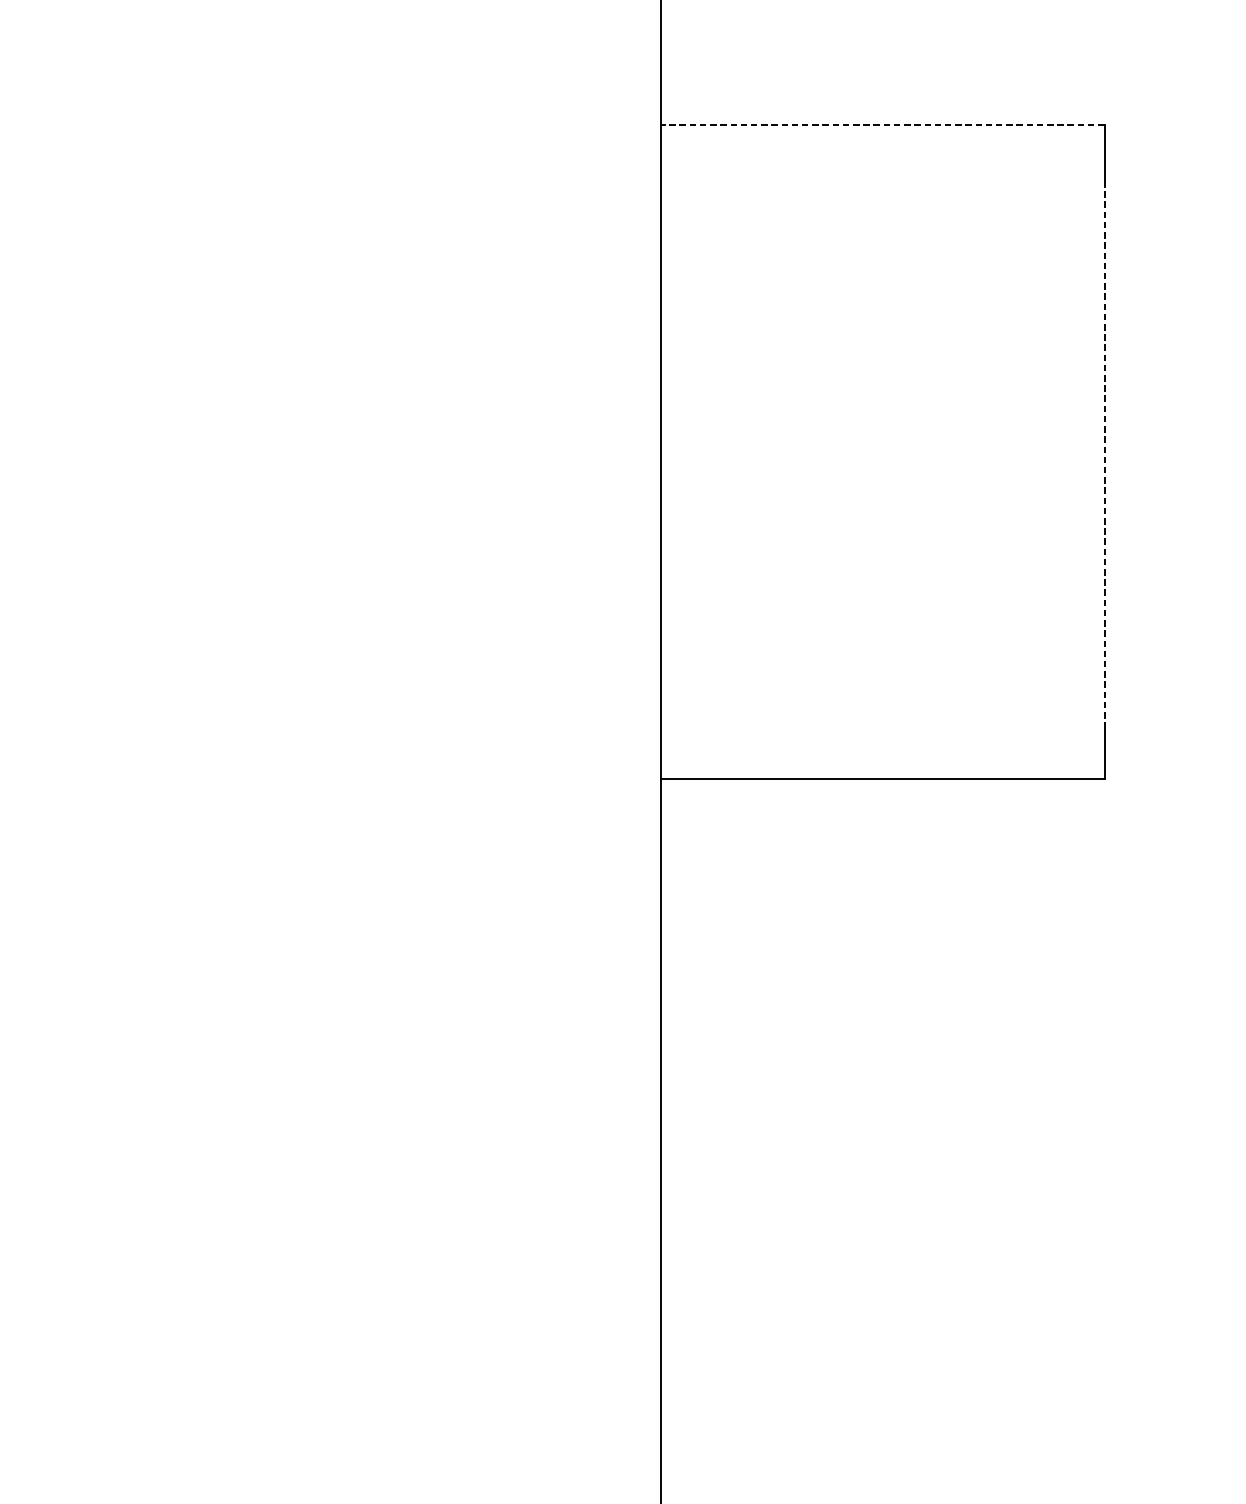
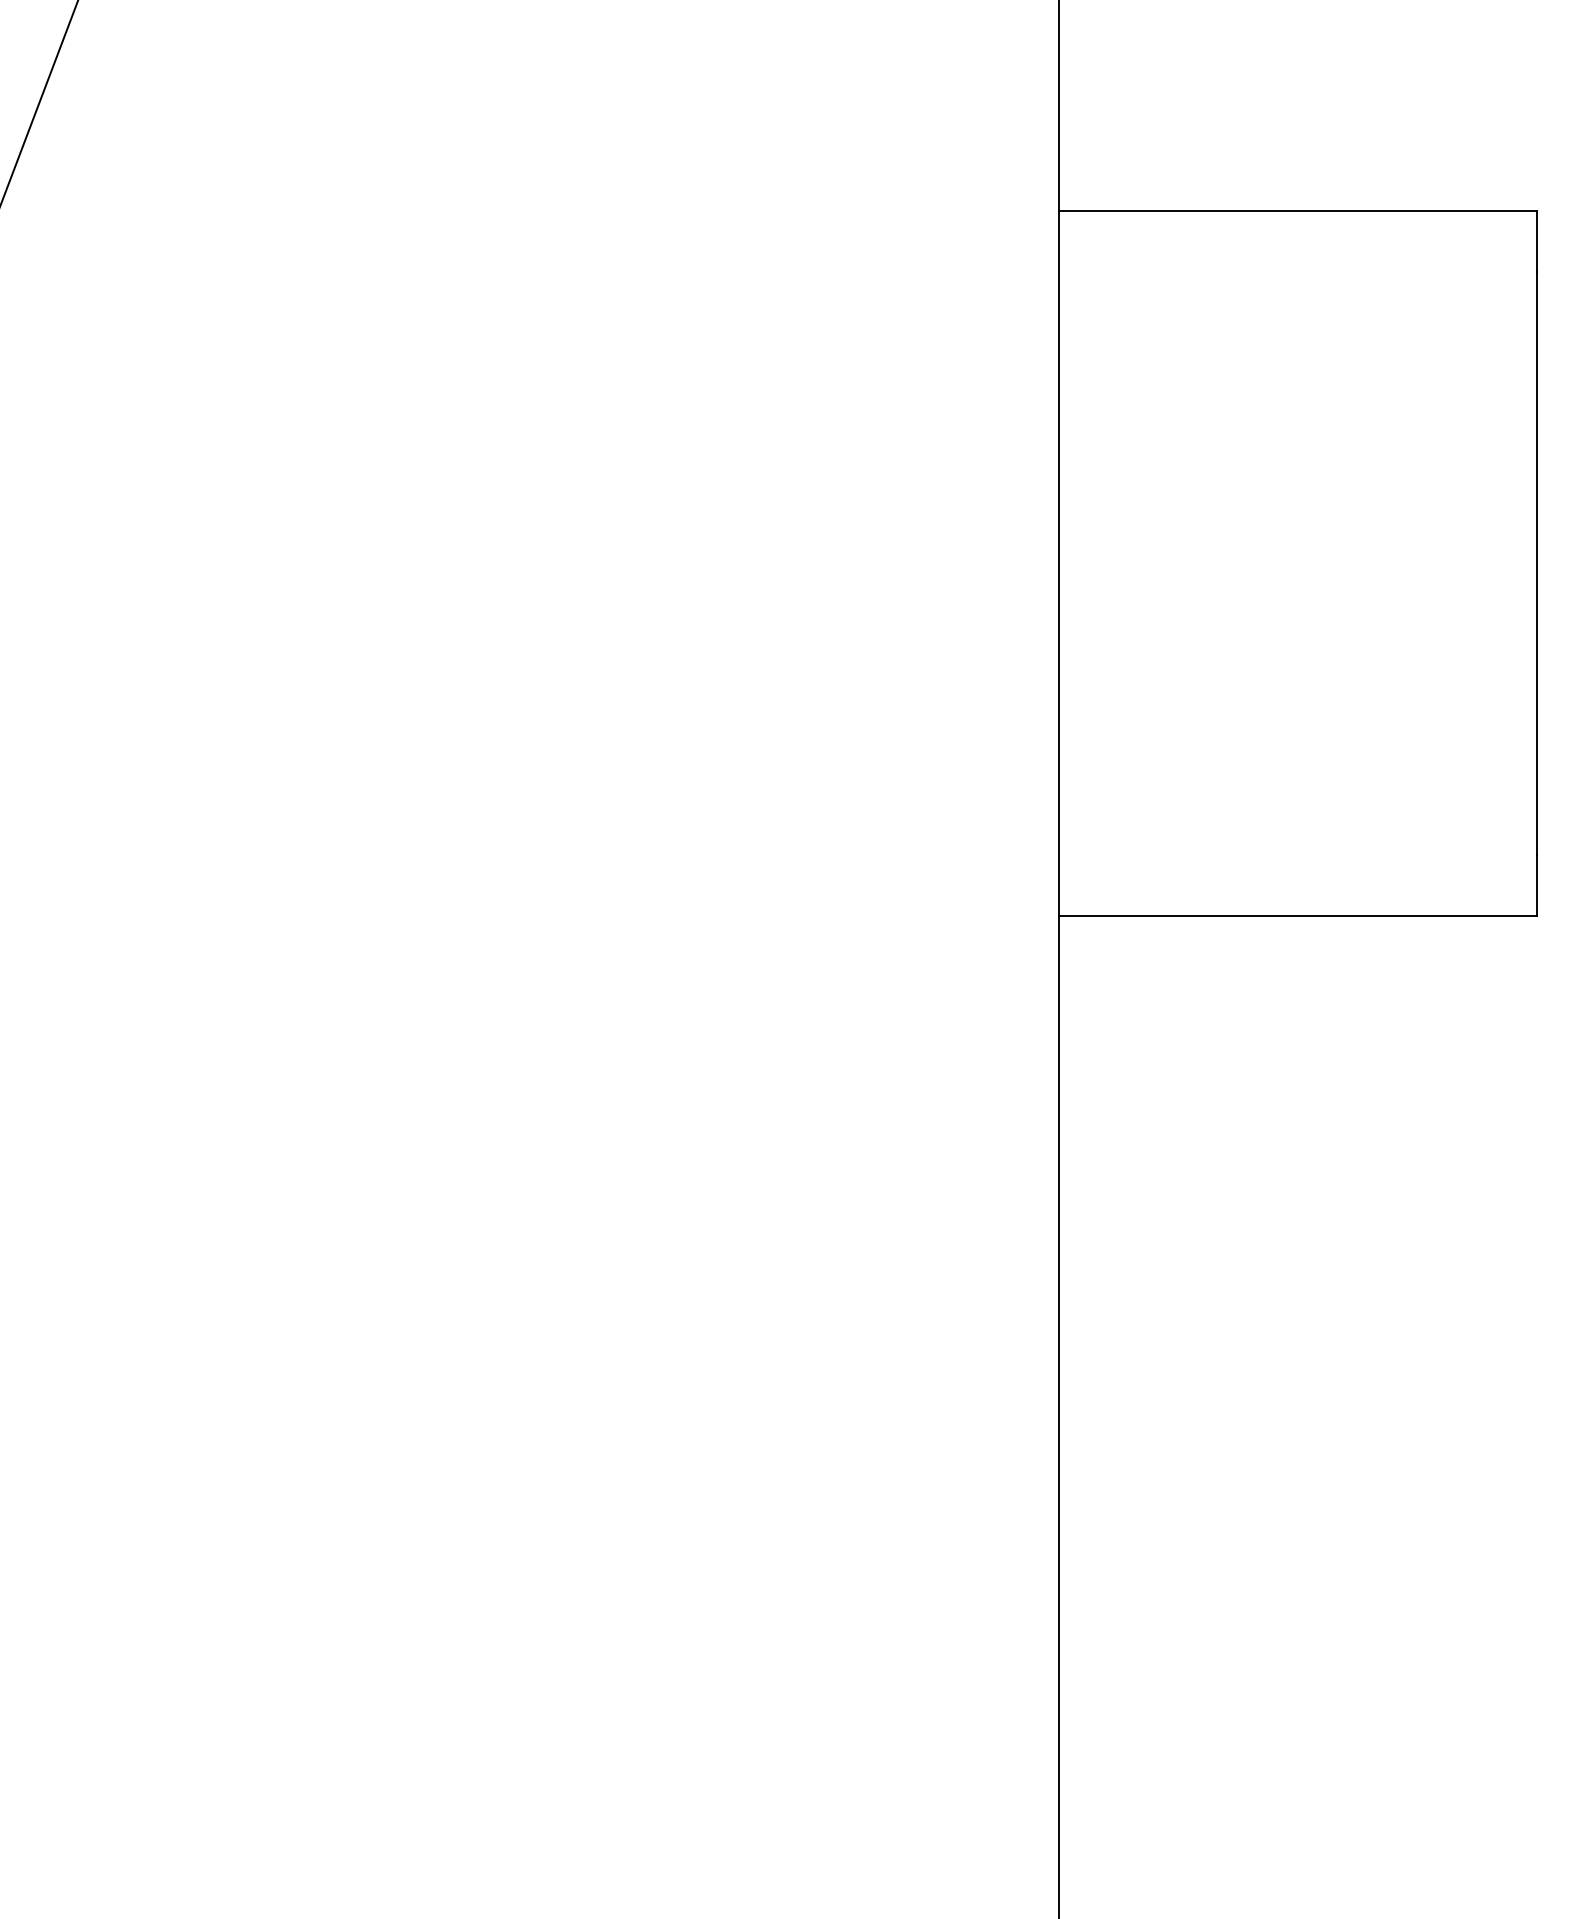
line: (882, 125) -> (1297, 211), dashed -> solid
line: (1104, 452) -> (1536, 563), dashed -> solid

